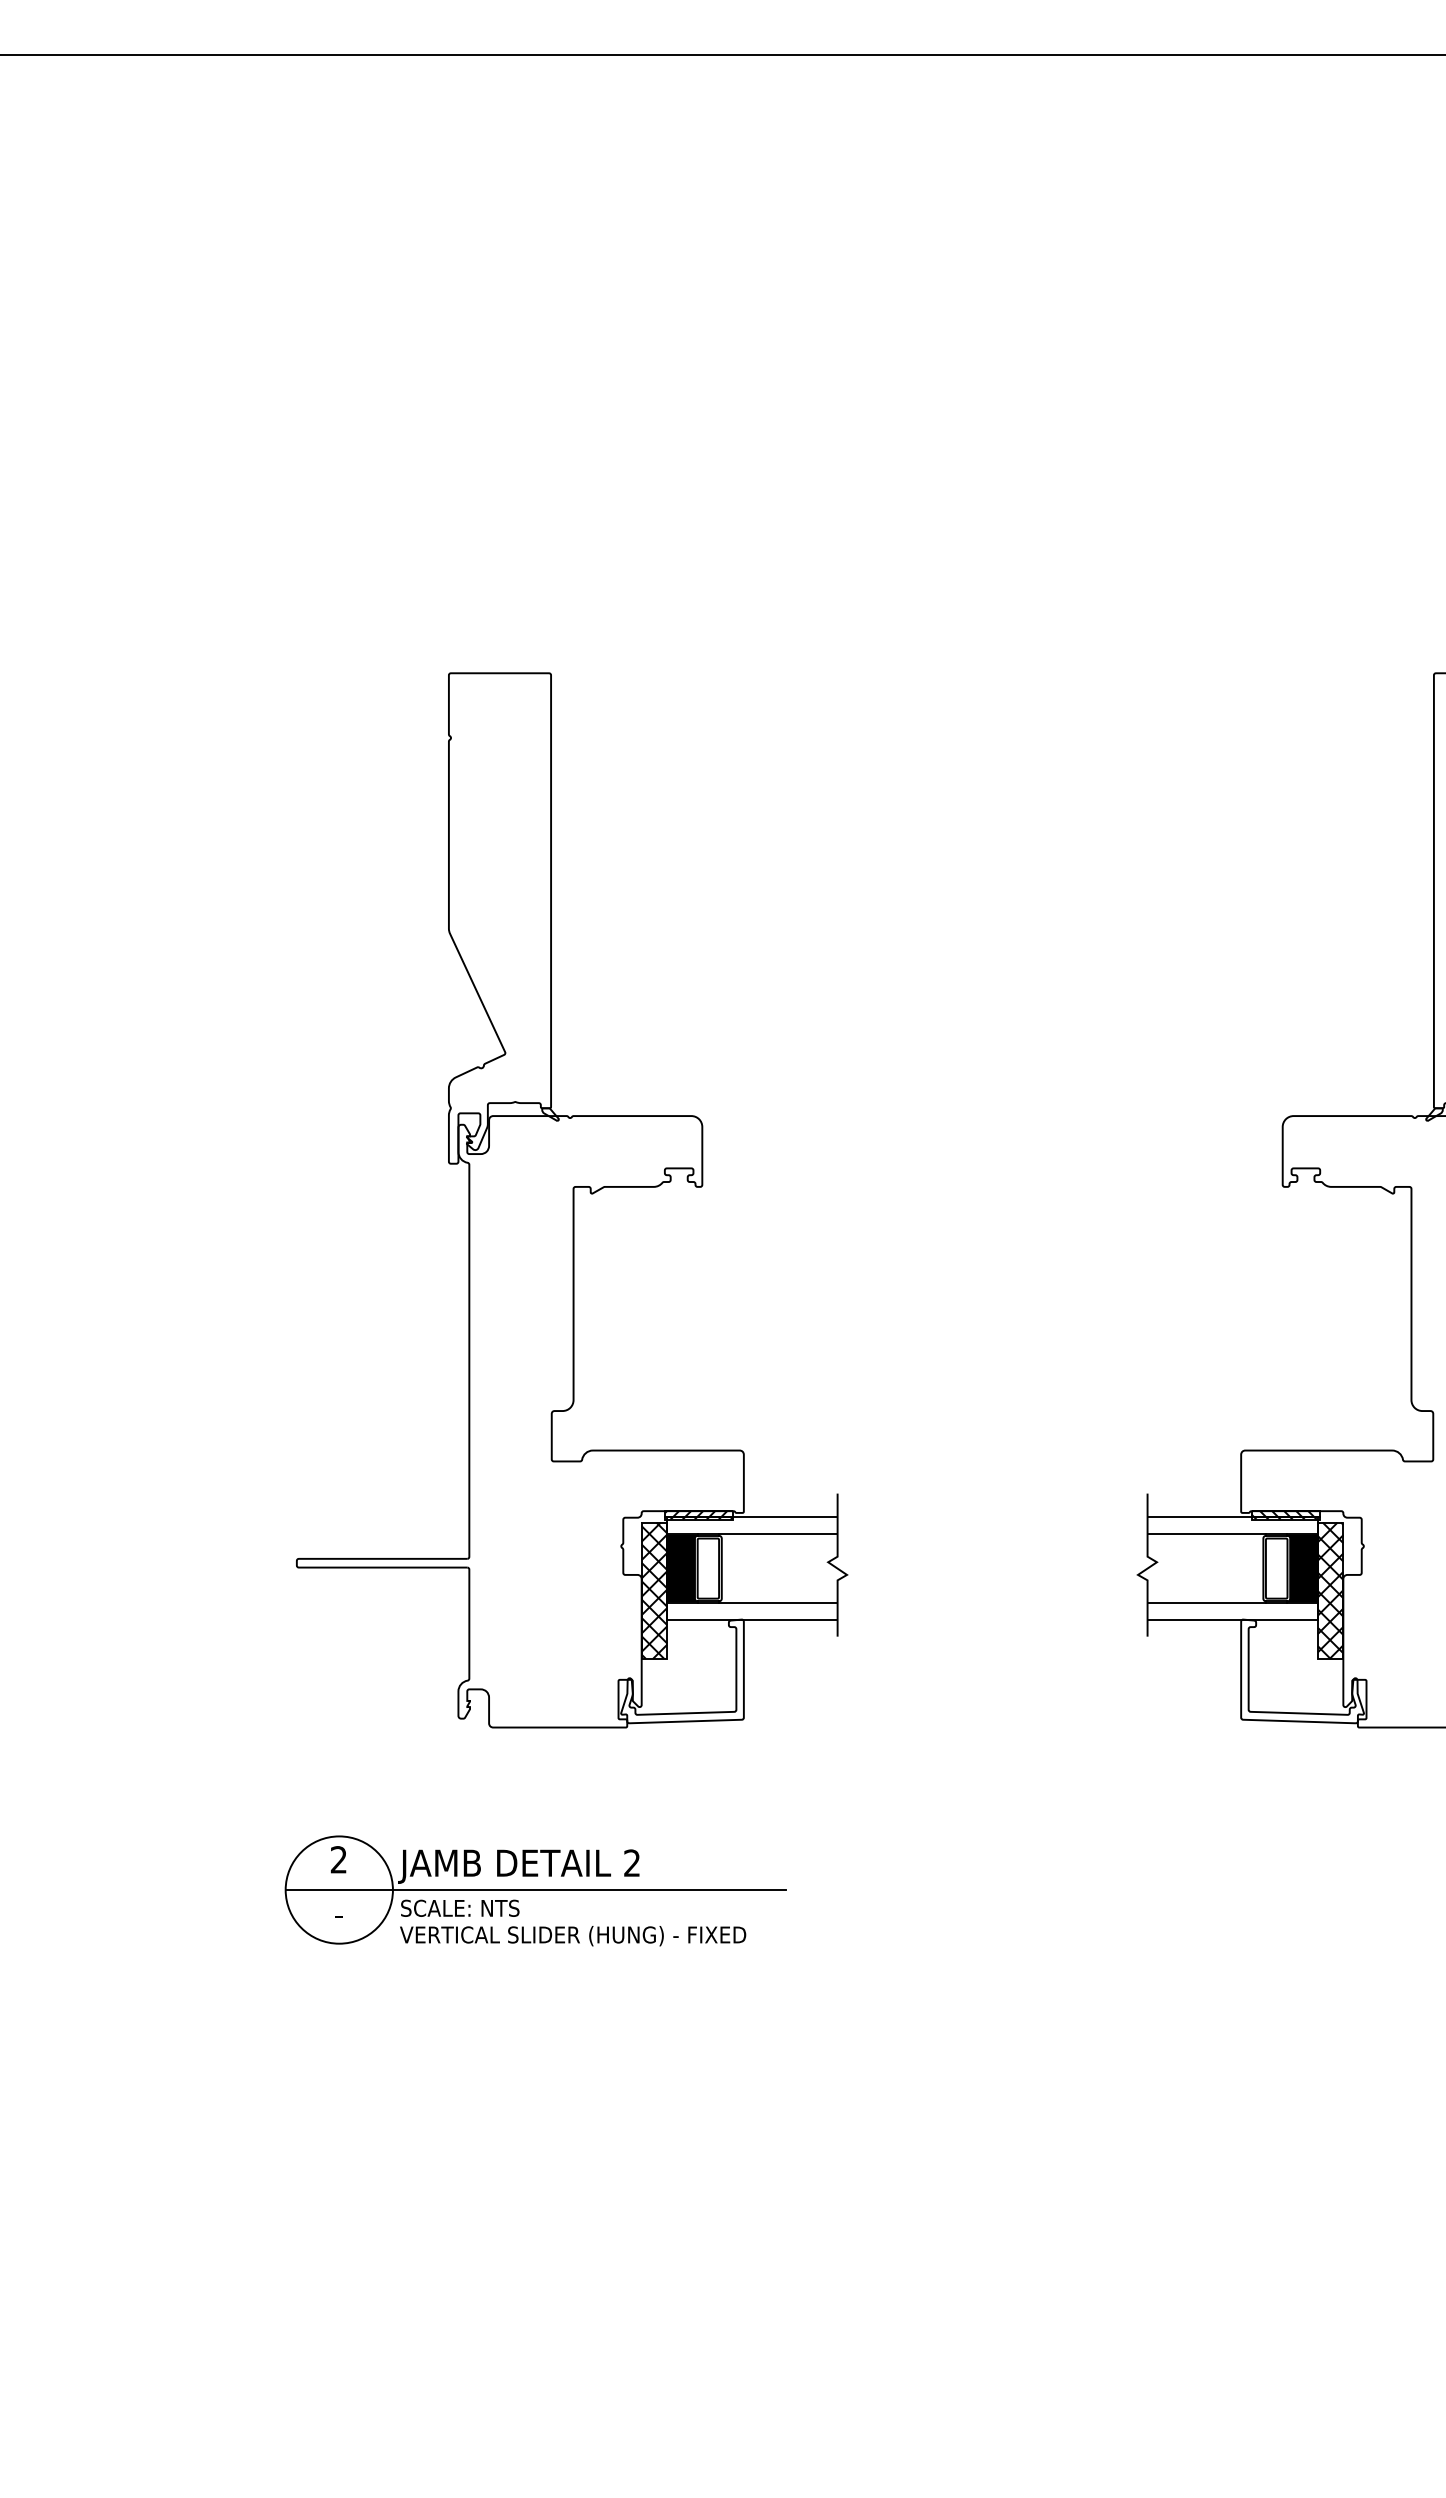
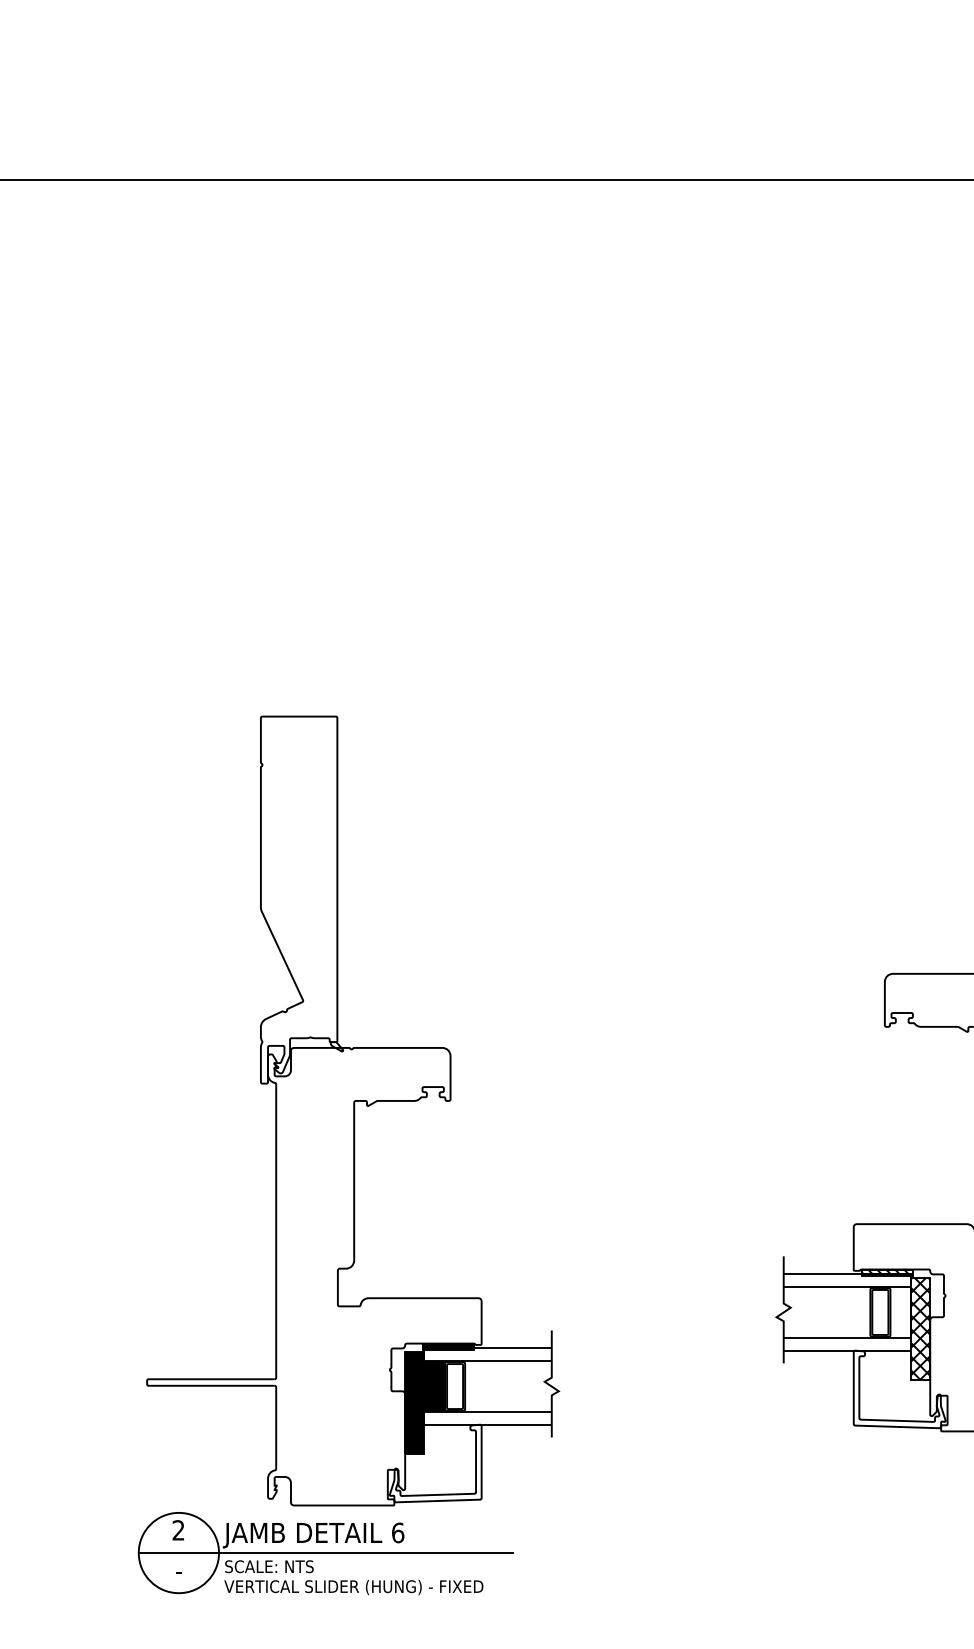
part: (572, 1200) -> (353, 1111), moved
fill: (1302, 1568) -> (899, 1312), removed
text: (632, 1863) -> (398, 1533), 2 -> 6

